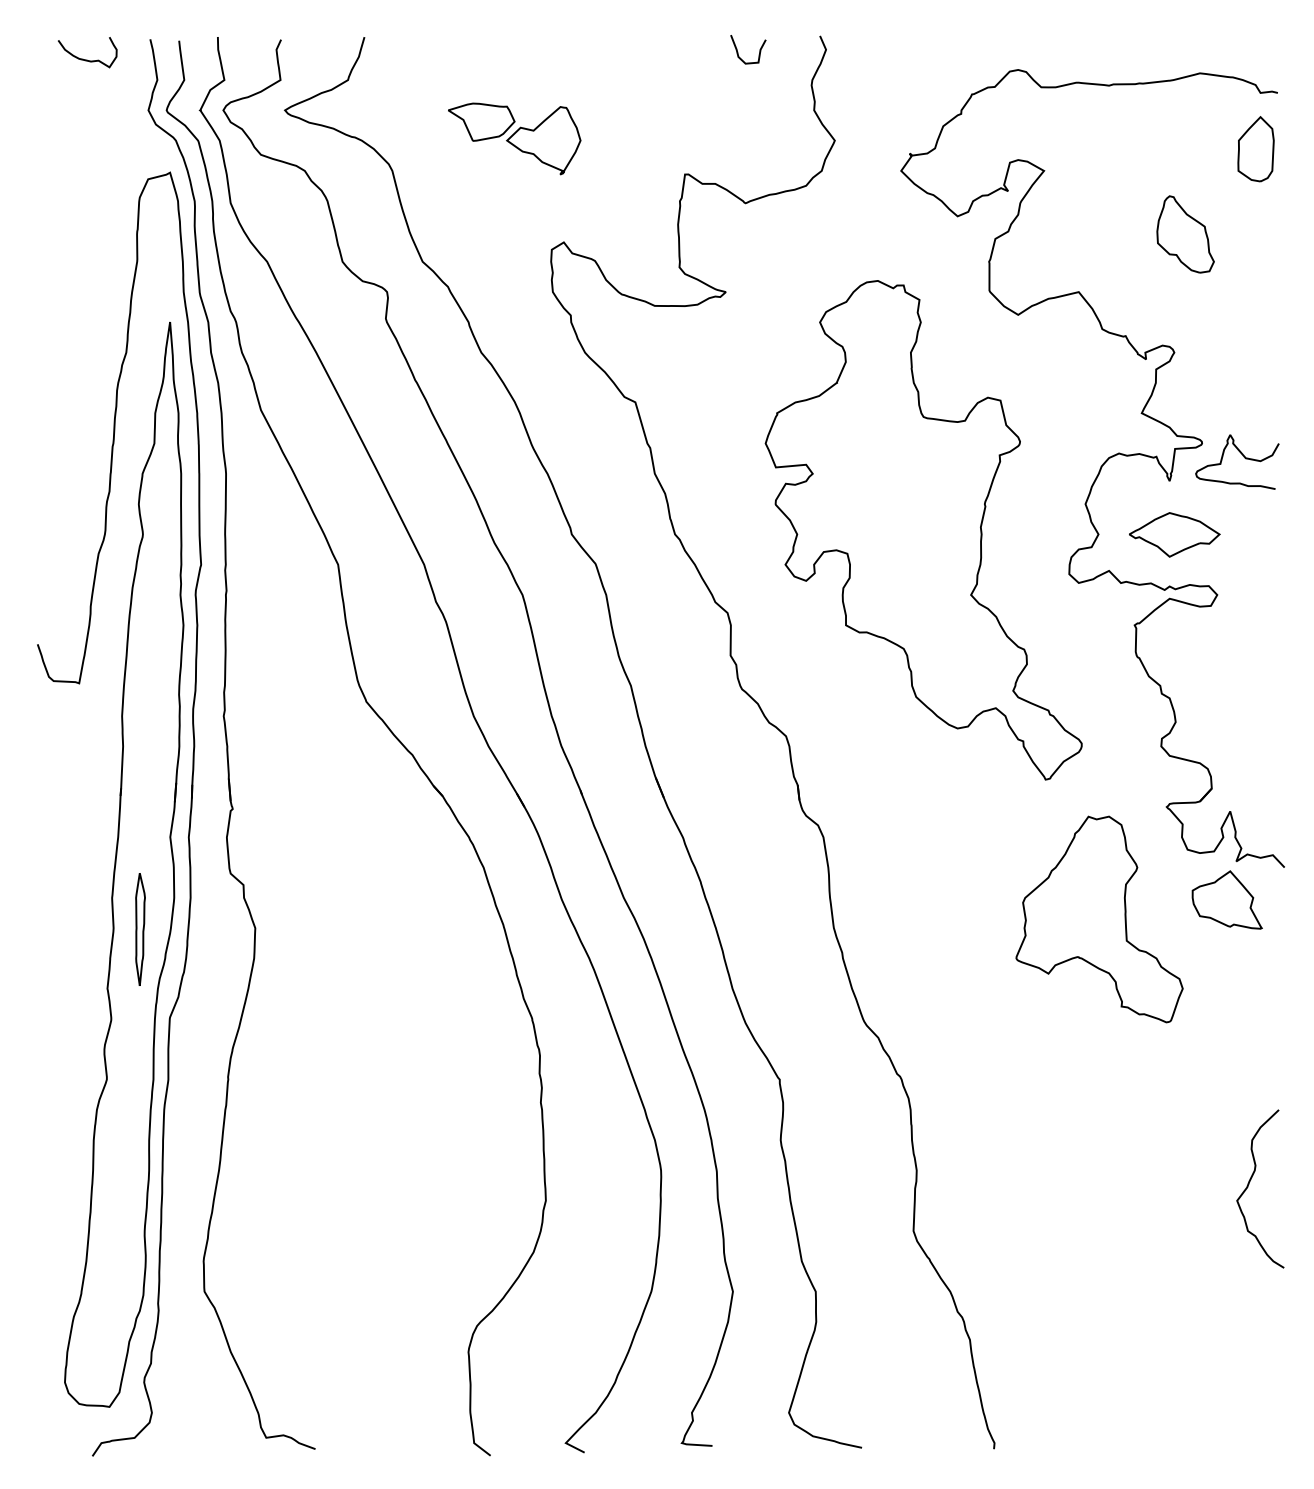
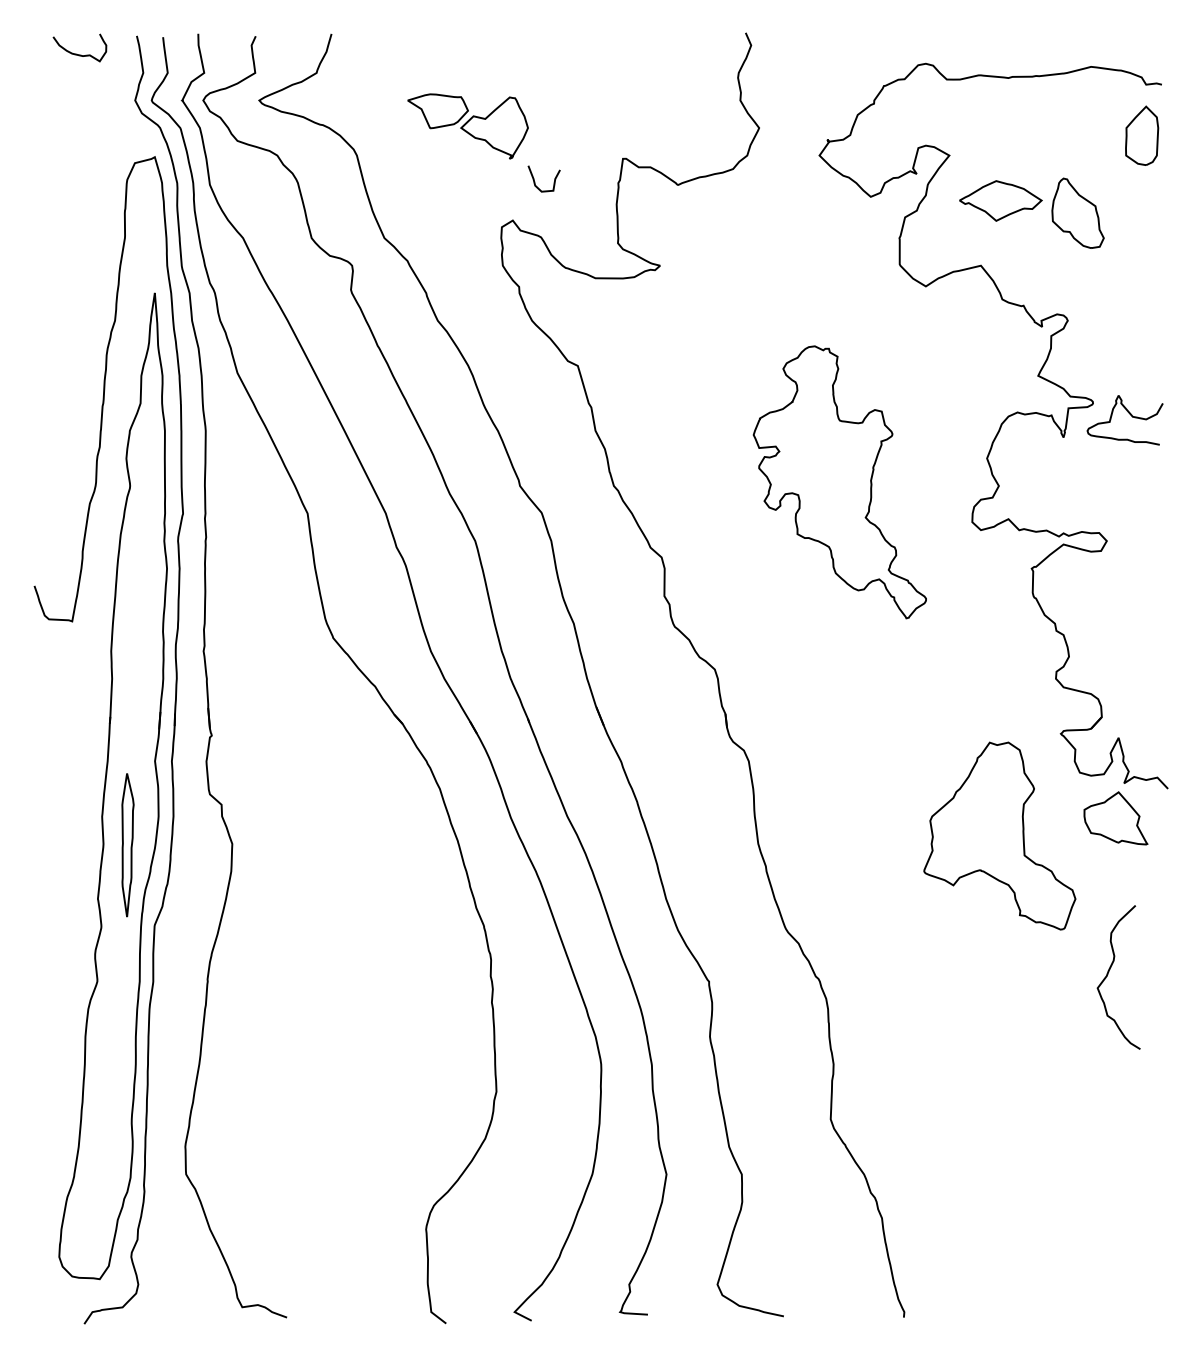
curve: (738, 52) -> (535, 181), moved
part: (923, 530) -> (839, 482), size x0.6
part: (1174, 534) -> (1000, 200), moved
part: (140, 929) -> (127, 845), size x1.4
curve: (1249, 1184) -> (1108, 973), moved

